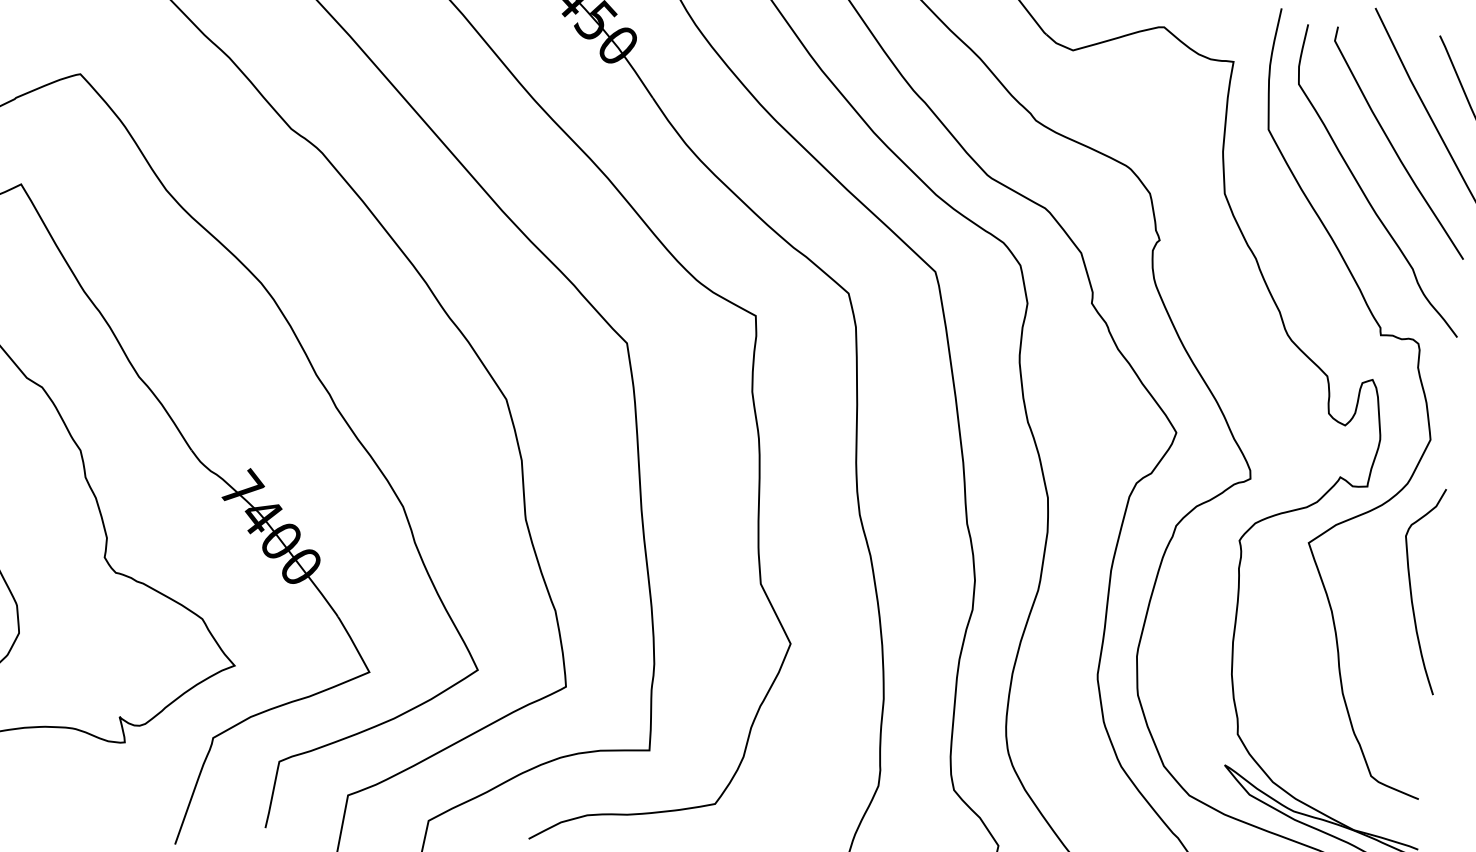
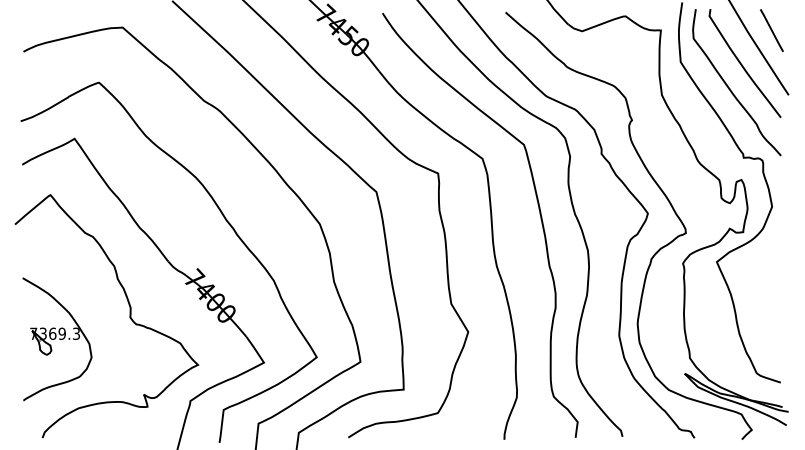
curve: (1412, 589) -> (769, 280), removed

